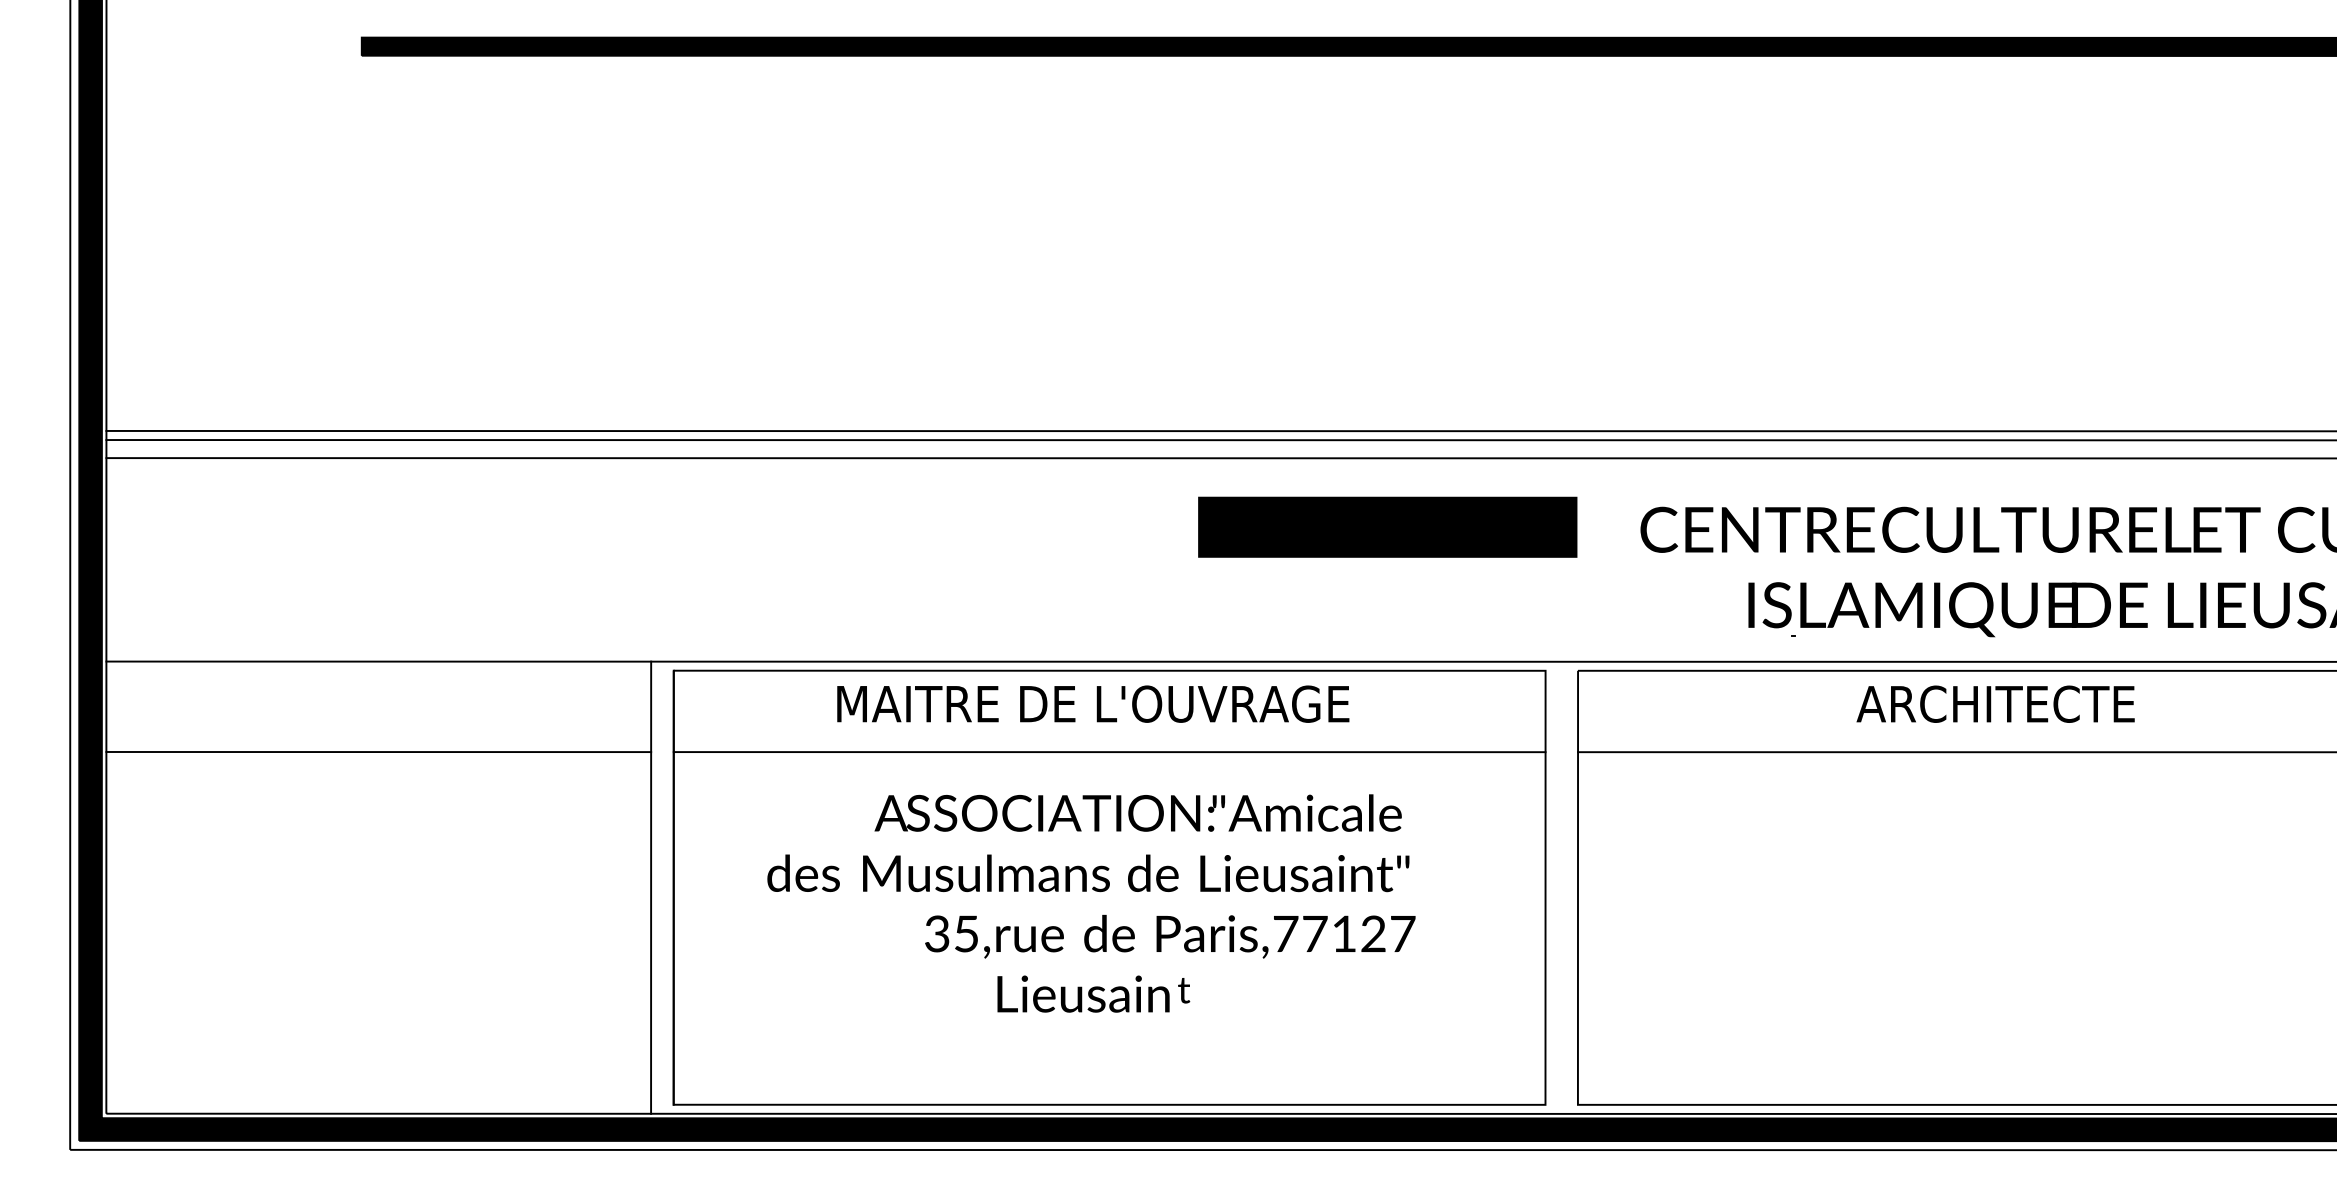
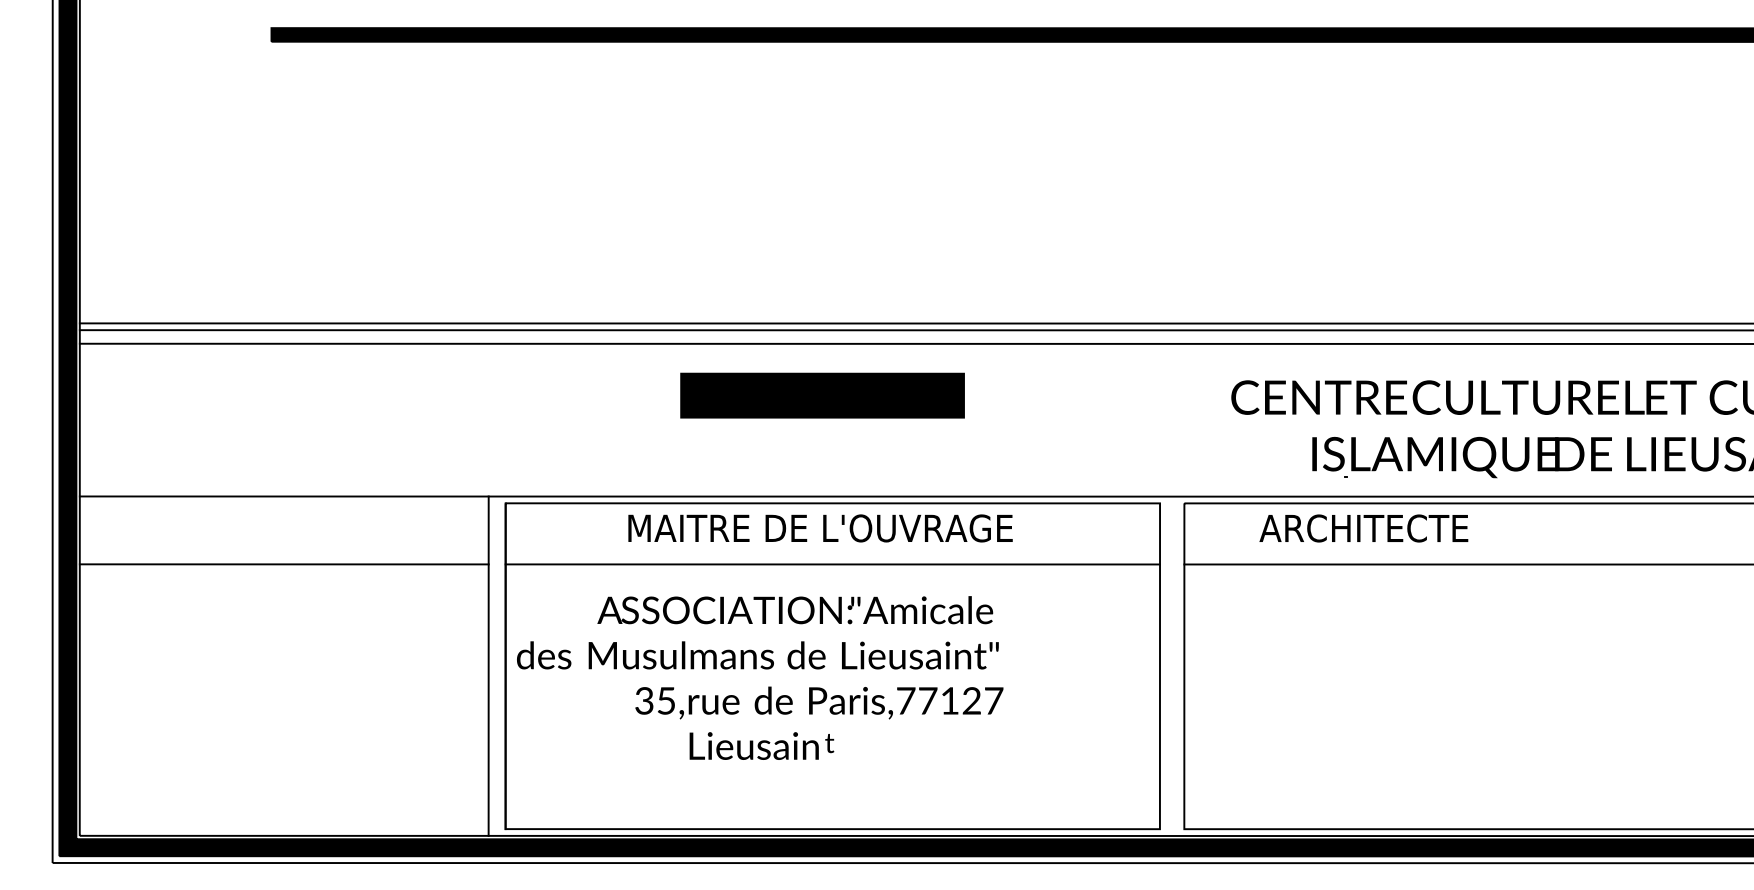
text: (1387, 527) -> (822, 395), moved
text: (1995, 704) -> (1363, 528), moved
text: (1091, 902) -> (760, 677), moved

